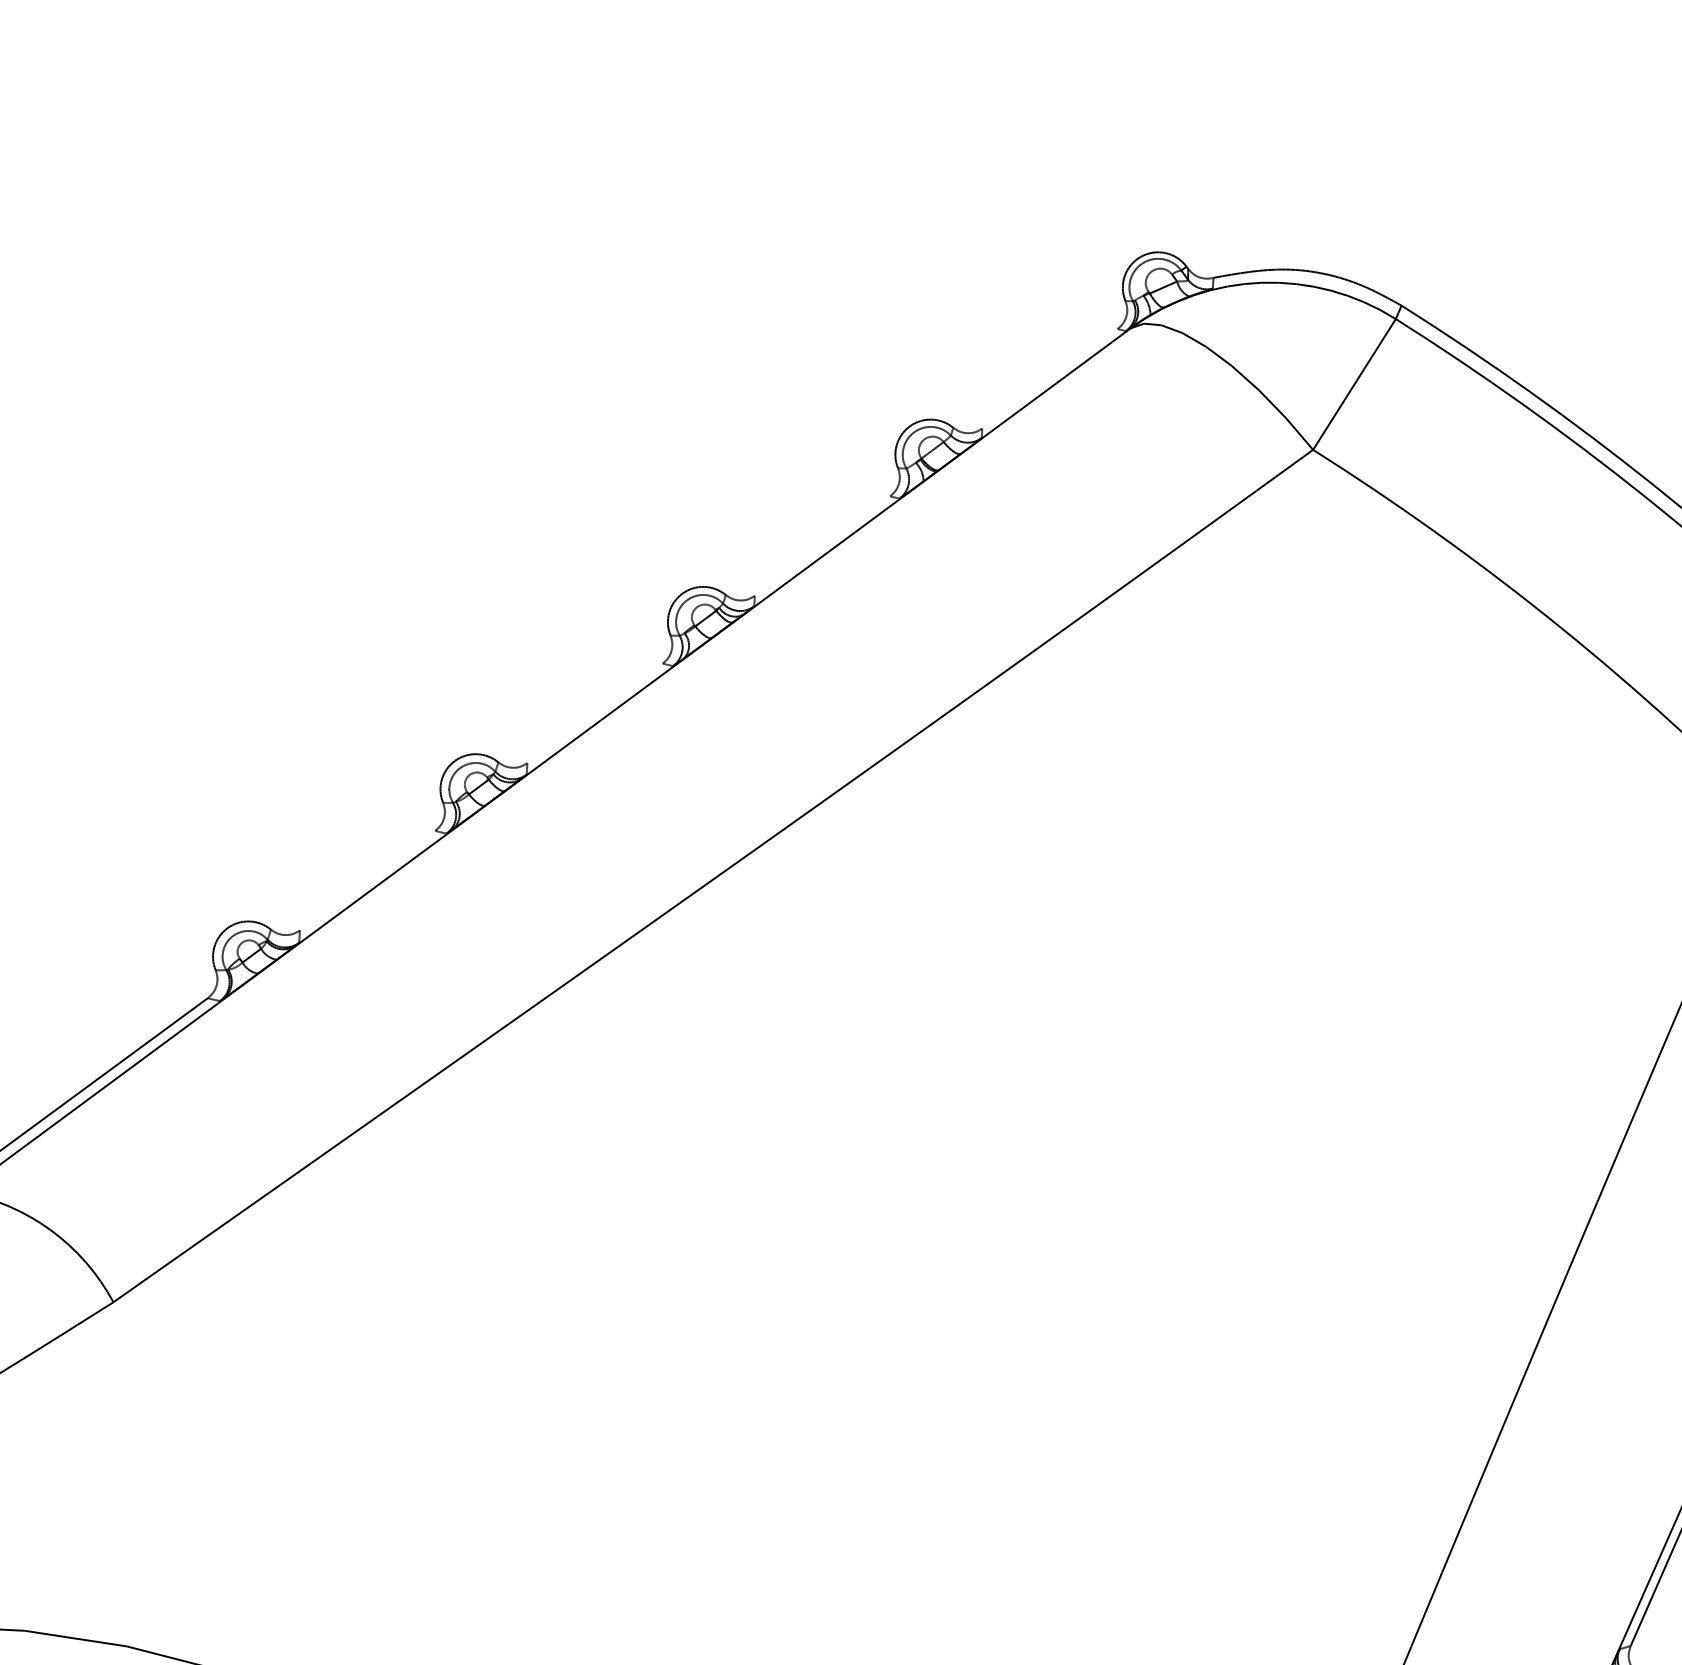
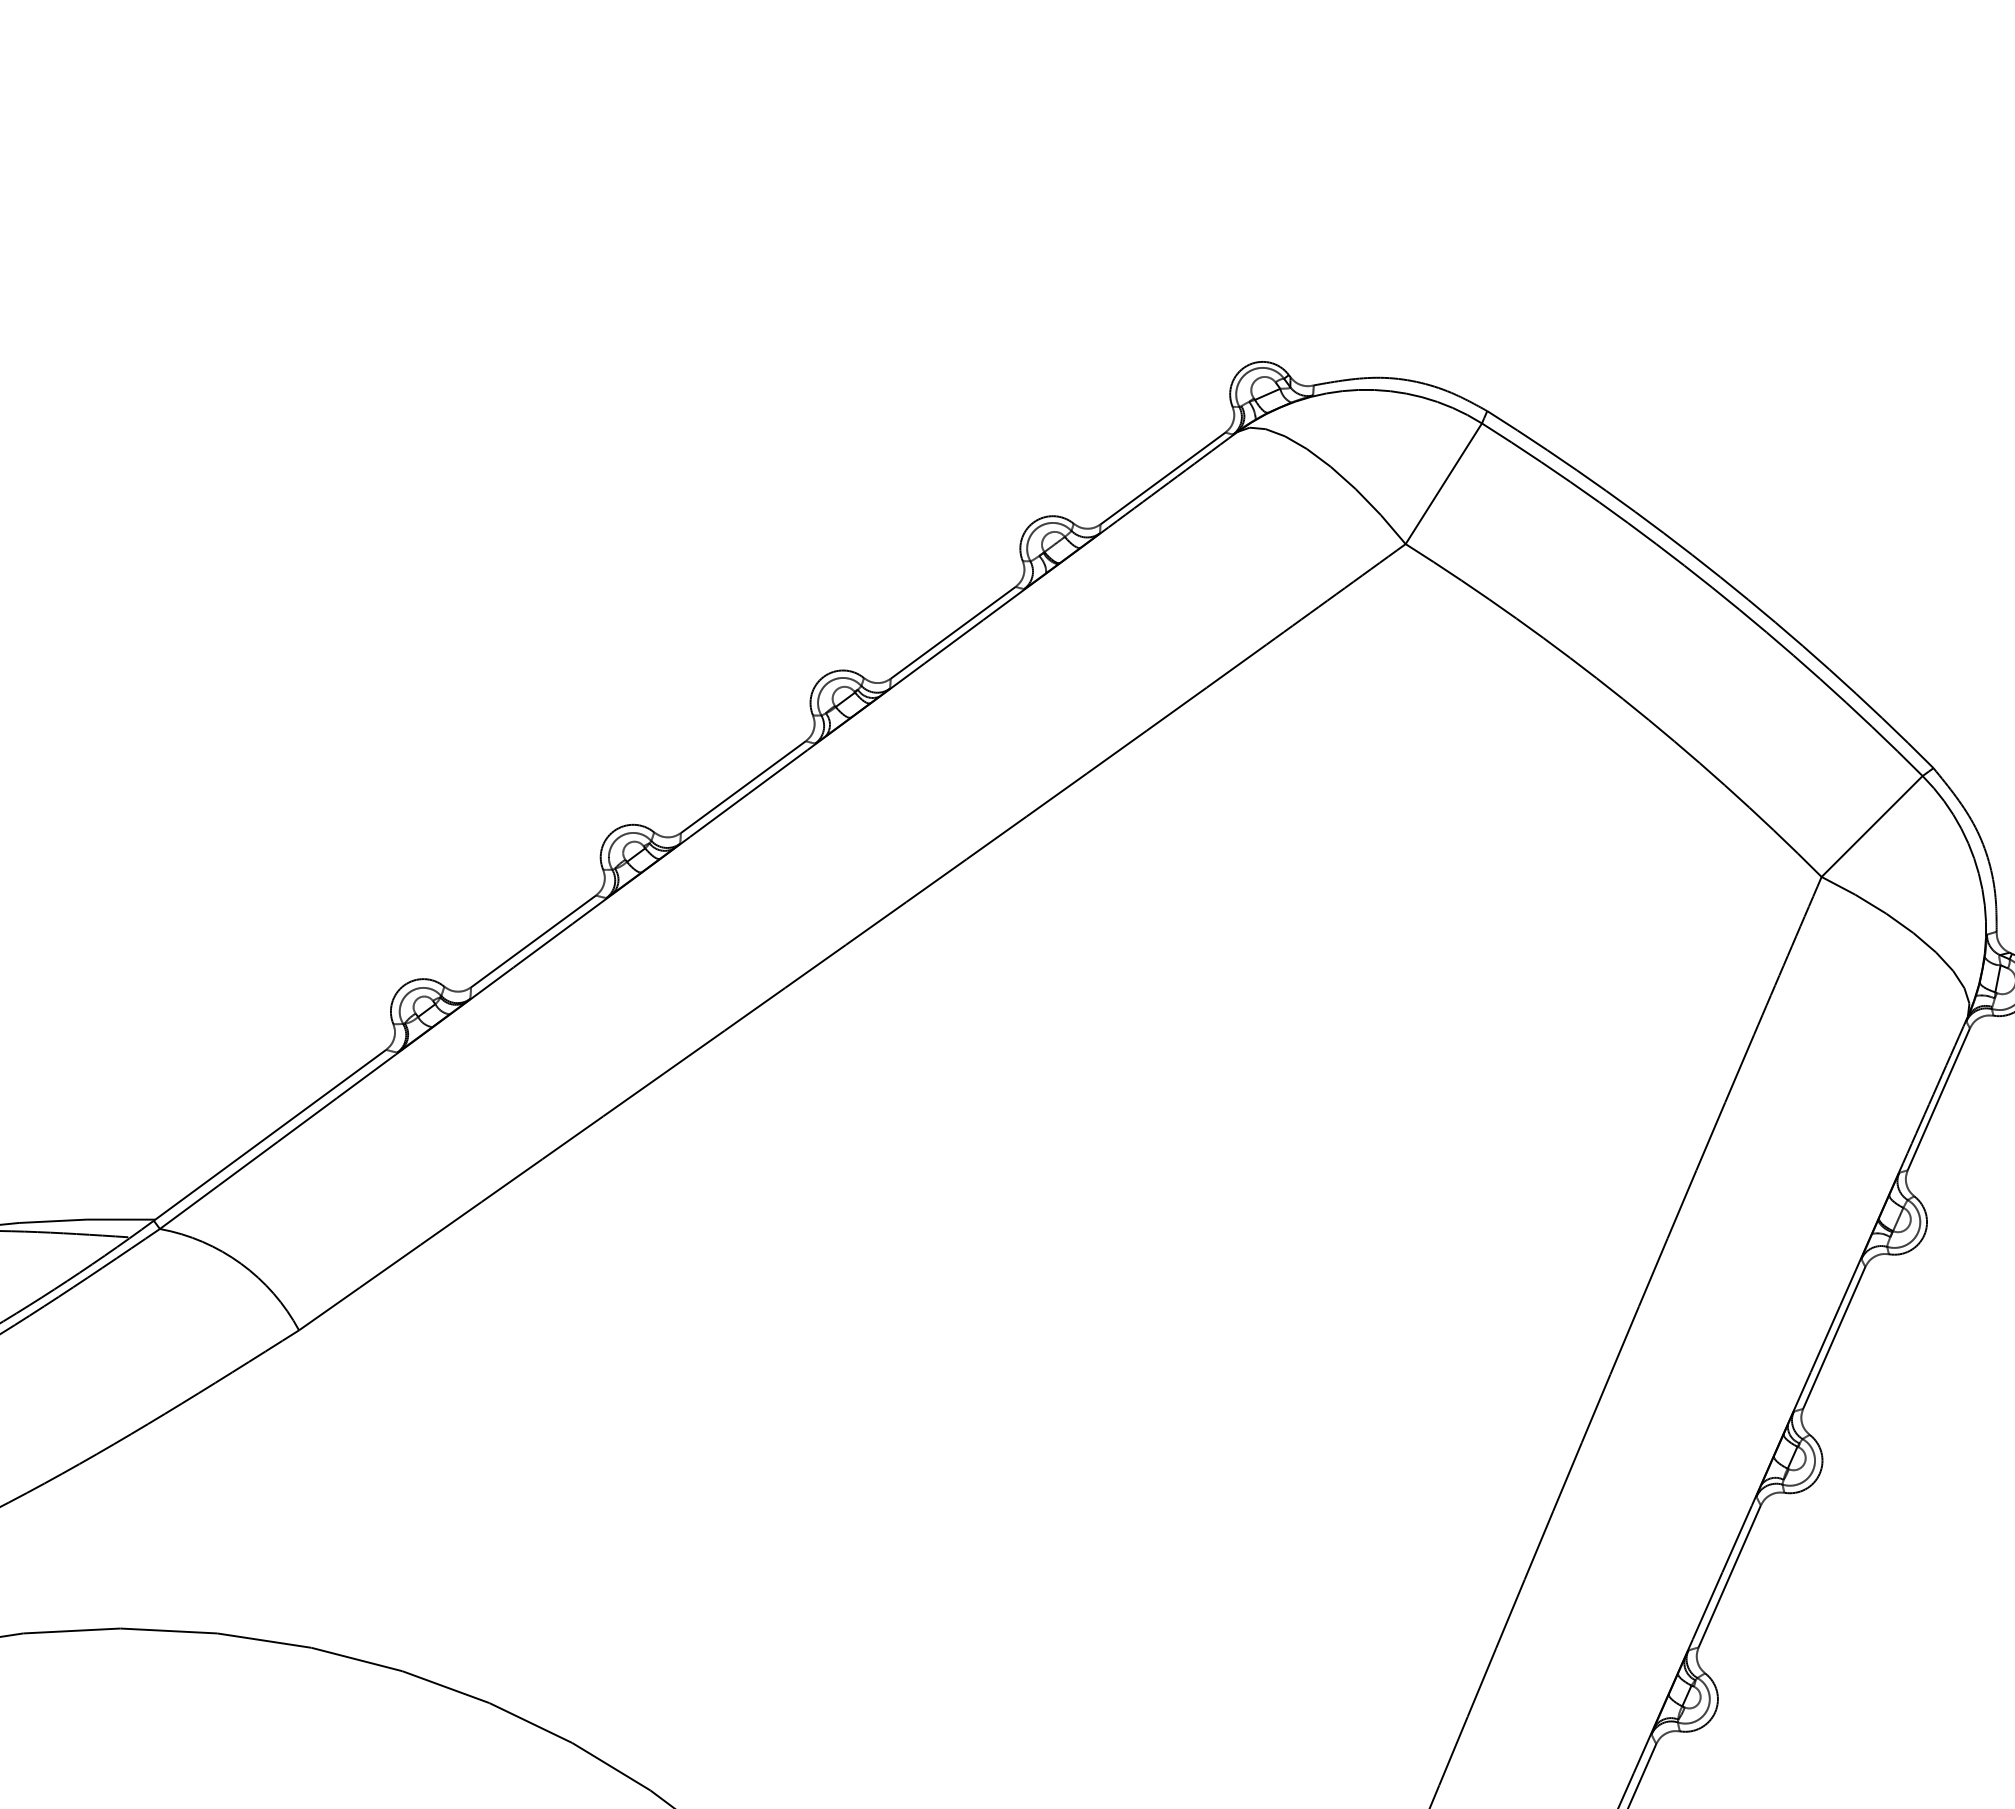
line: (1049, 378) -> (1162, 478), added
line: (821, 545) -> (952, 632), added
line: (594, 713) -> (742, 787), added
line: (367, 880) -> (533, 941), added

